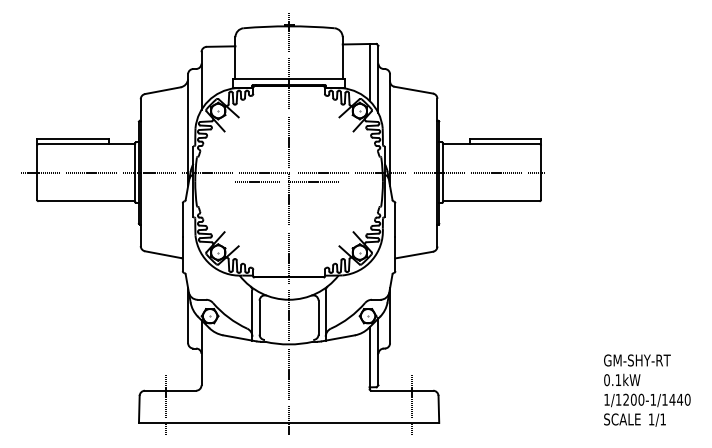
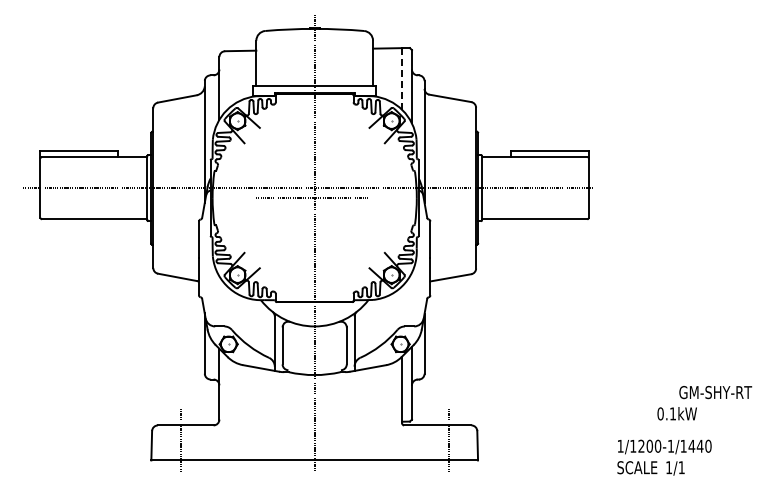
line: (369, 72) -> (402, 79), solid -> dashed
text: (637, 360) -> (715, 392), moved
text: (647, 410) -> (664, 457), moved

